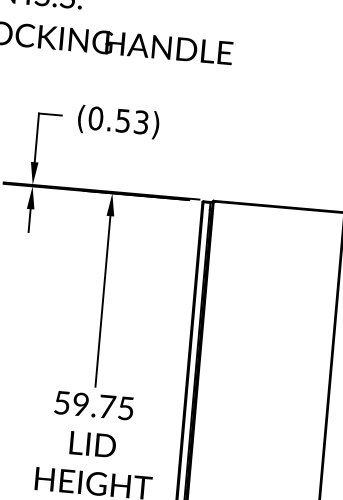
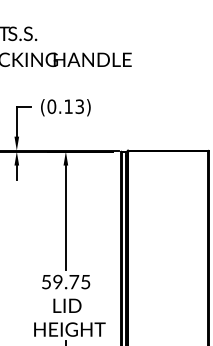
text: (123, 120) -> (68, 106), (0.53) -> (0.13)

